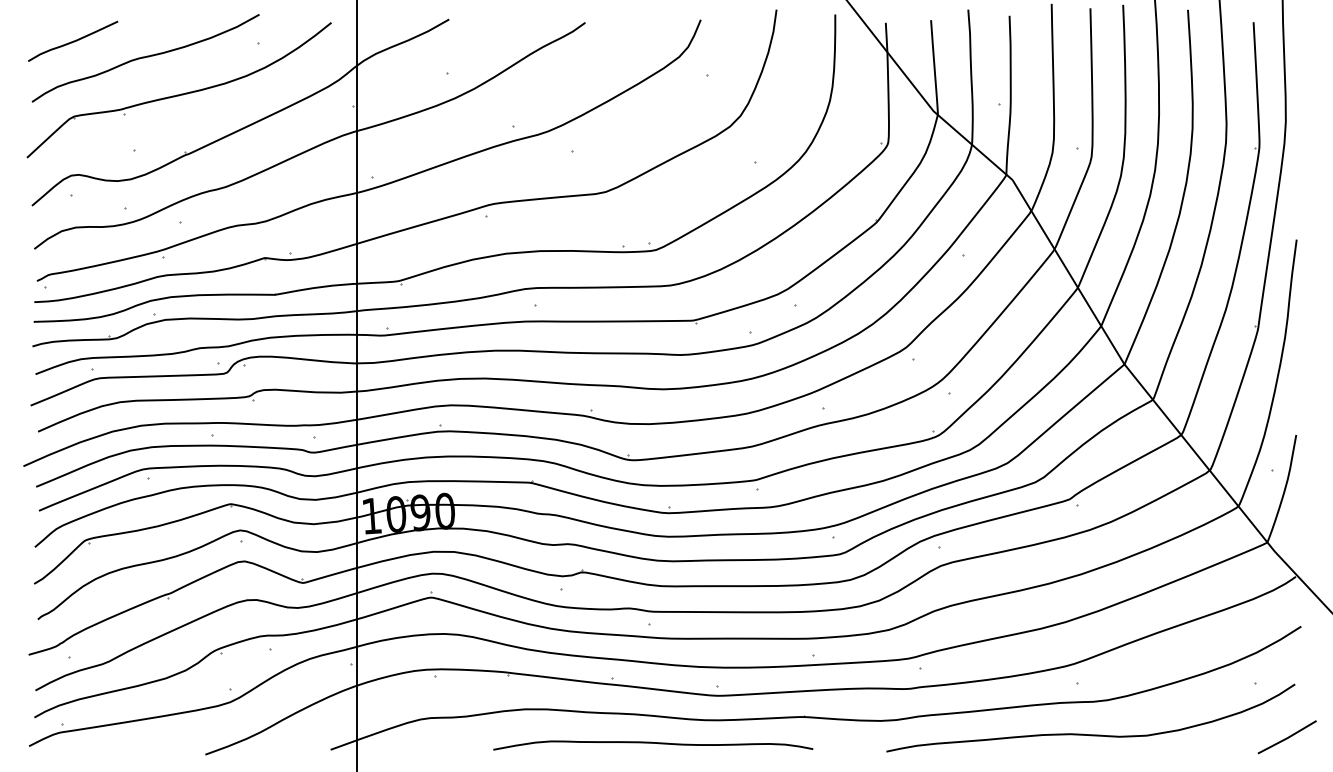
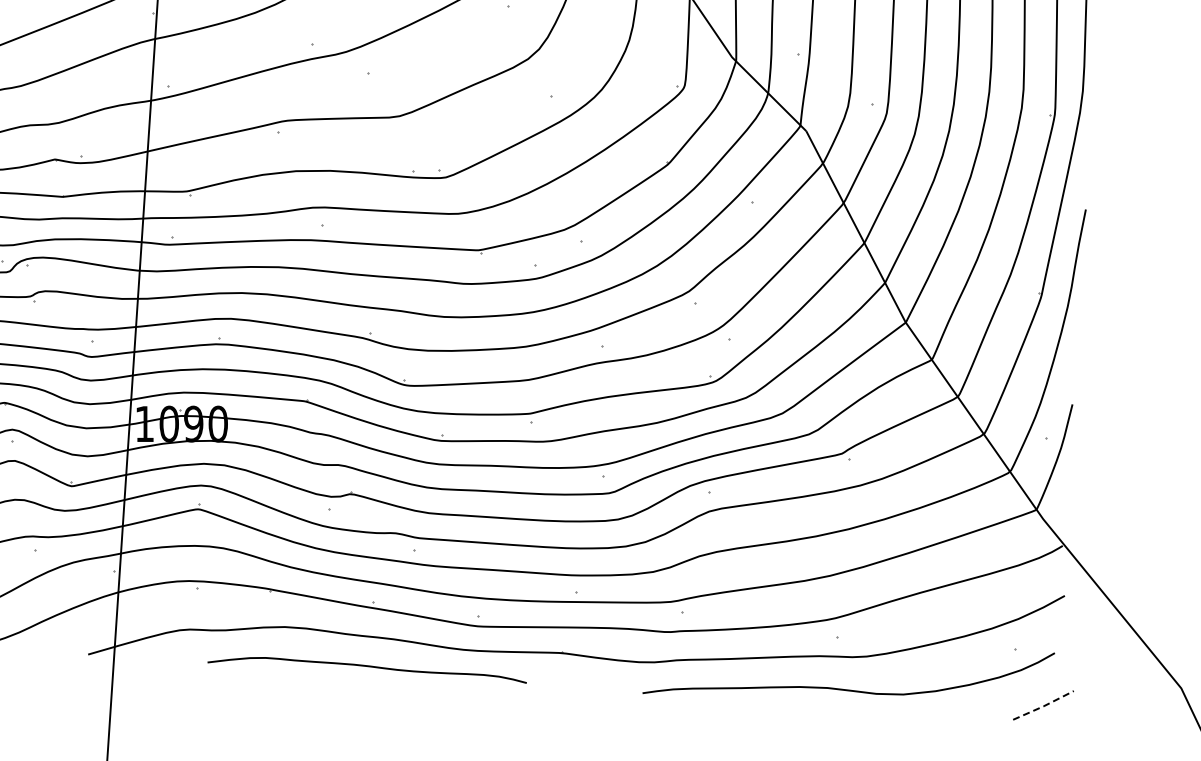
line: (1287, 738) -> (1043, 706), solid -> dashed
curve: (653, 743) -> (367, 666), moved

